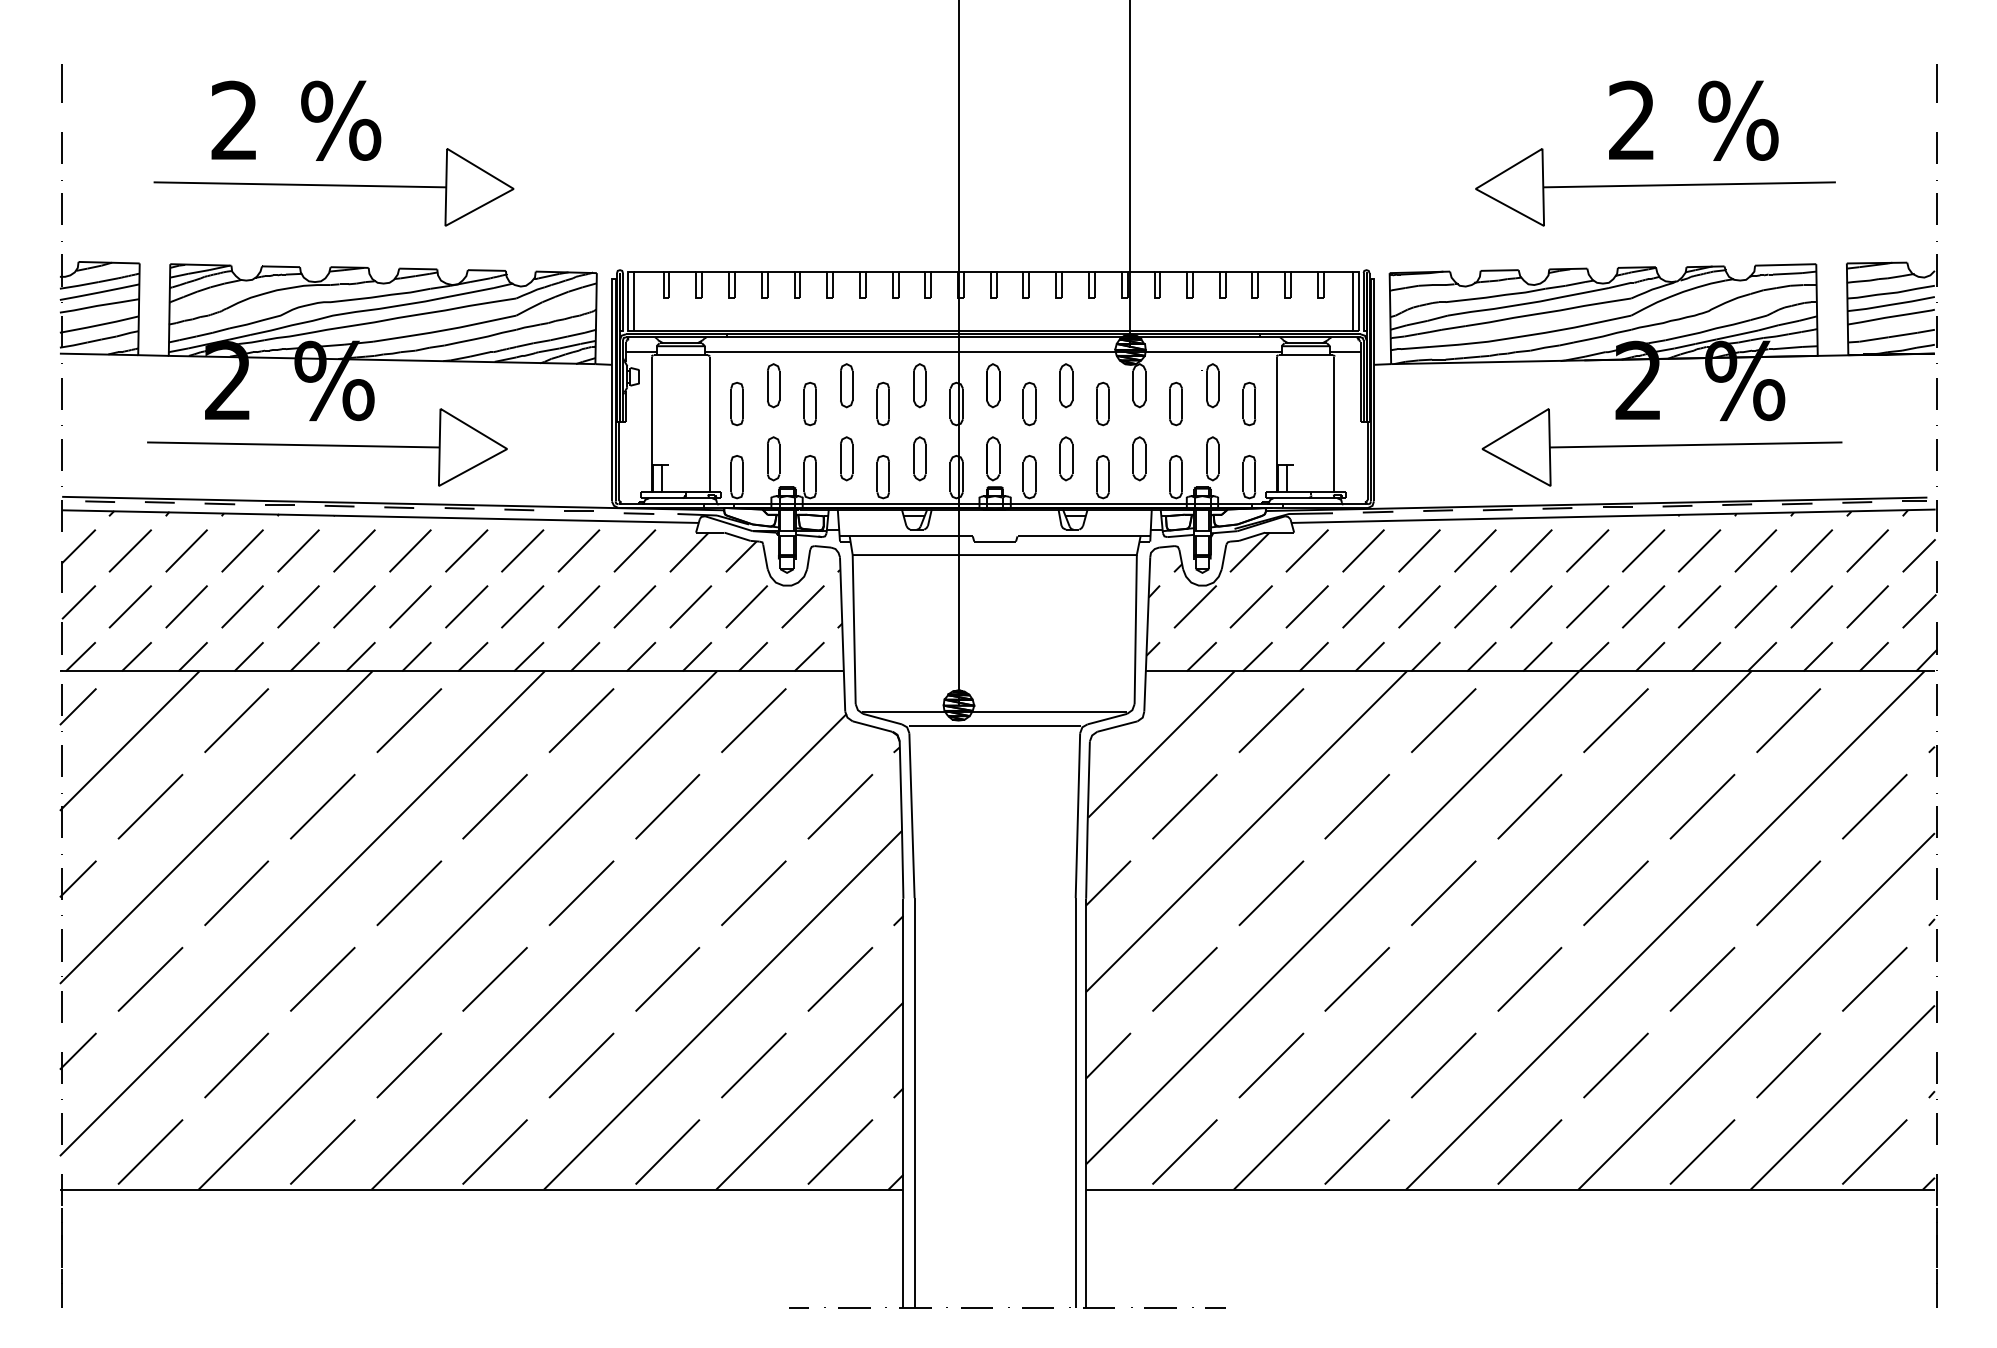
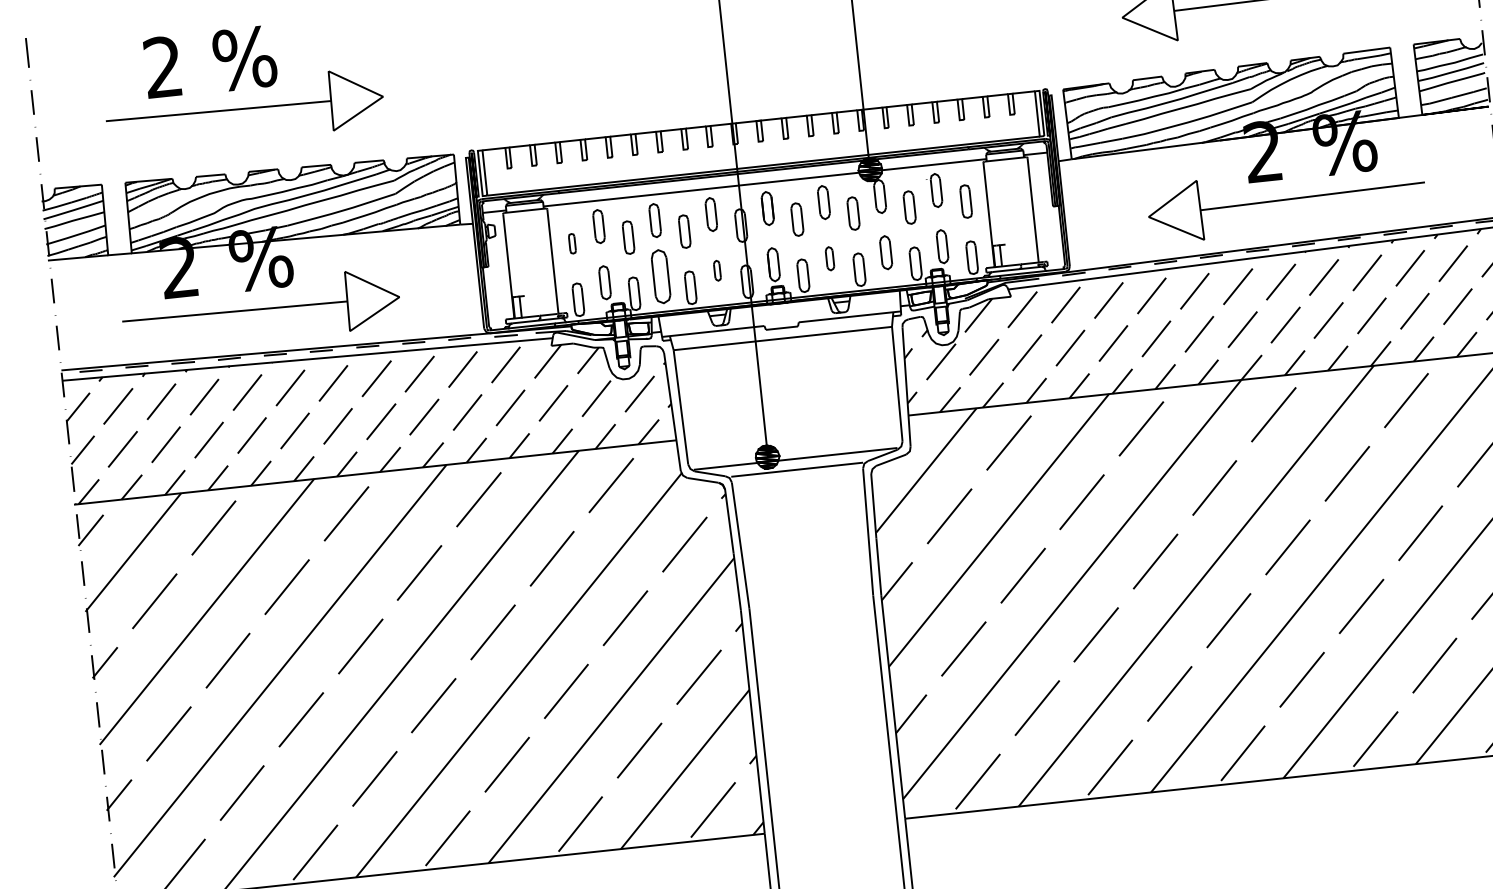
part: (736, 404) -> (572, 244), size x0.6
part: (846, 458) -> (660, 276), size x1.6
part: (919, 458) -> (717, 270), size x0.6
part: (1066, 458) -> (830, 258), size x0.7

